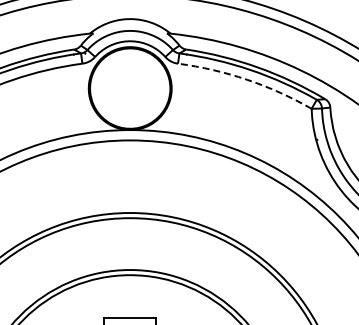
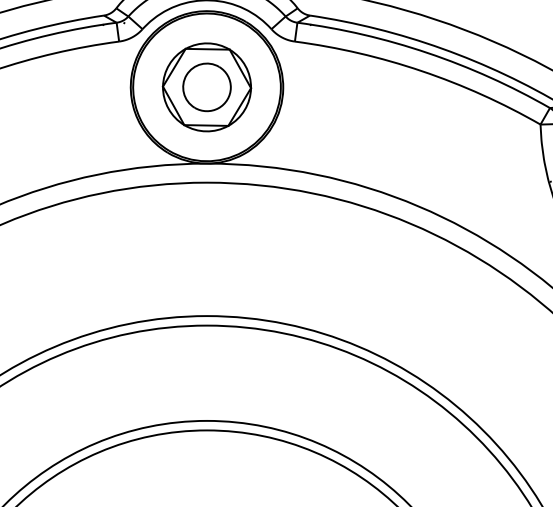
arc: (247, 79) -> (422, 70), dashed -> solid
part: (130, 88) -> (207, 87), added

